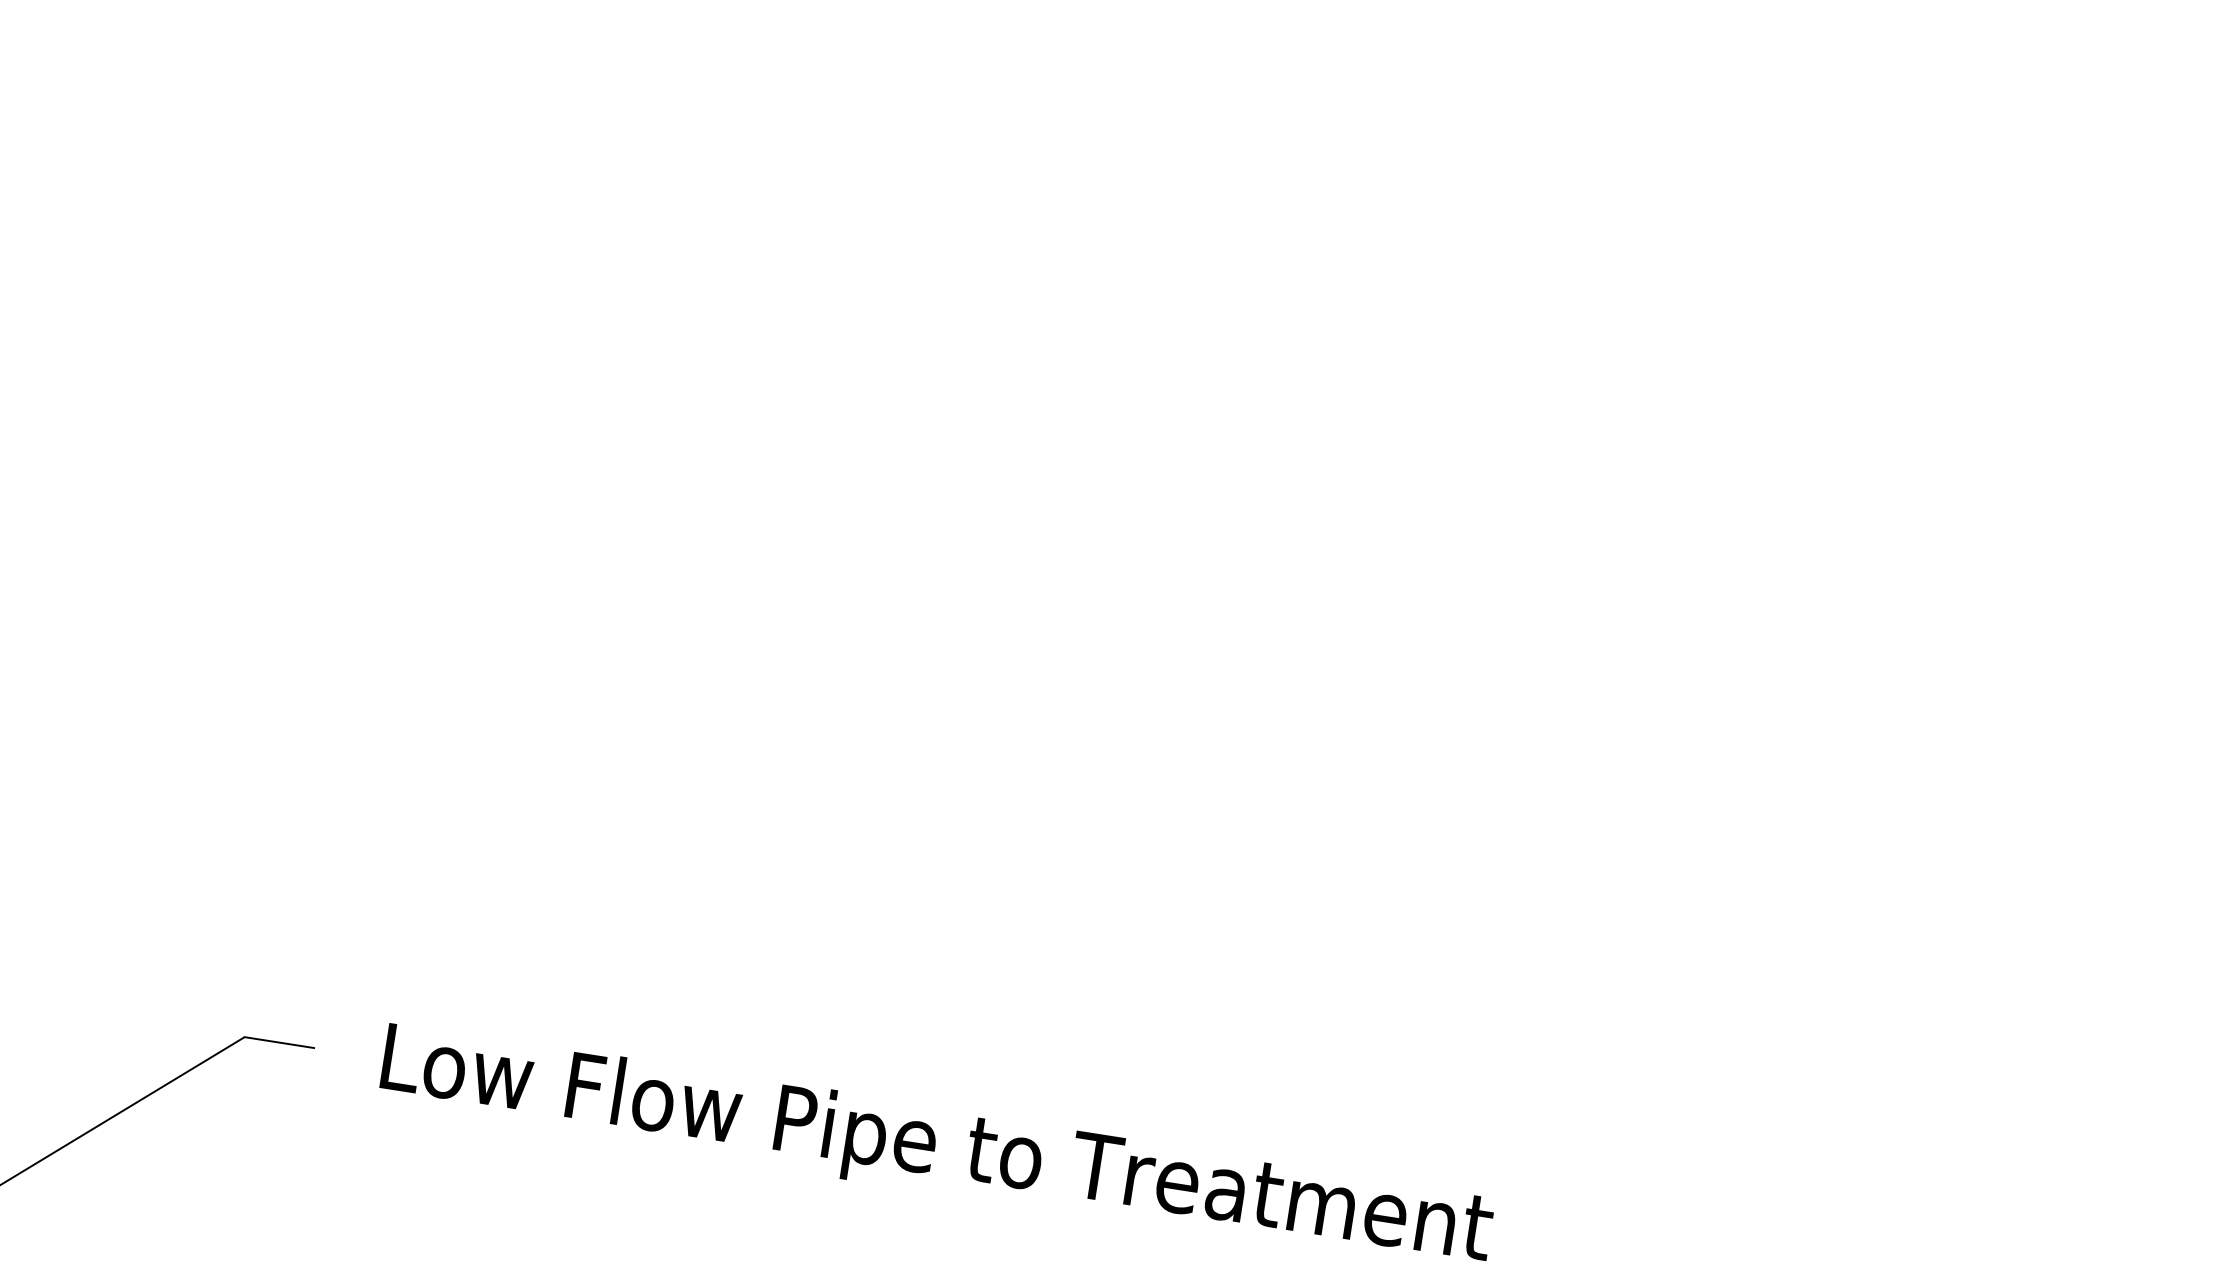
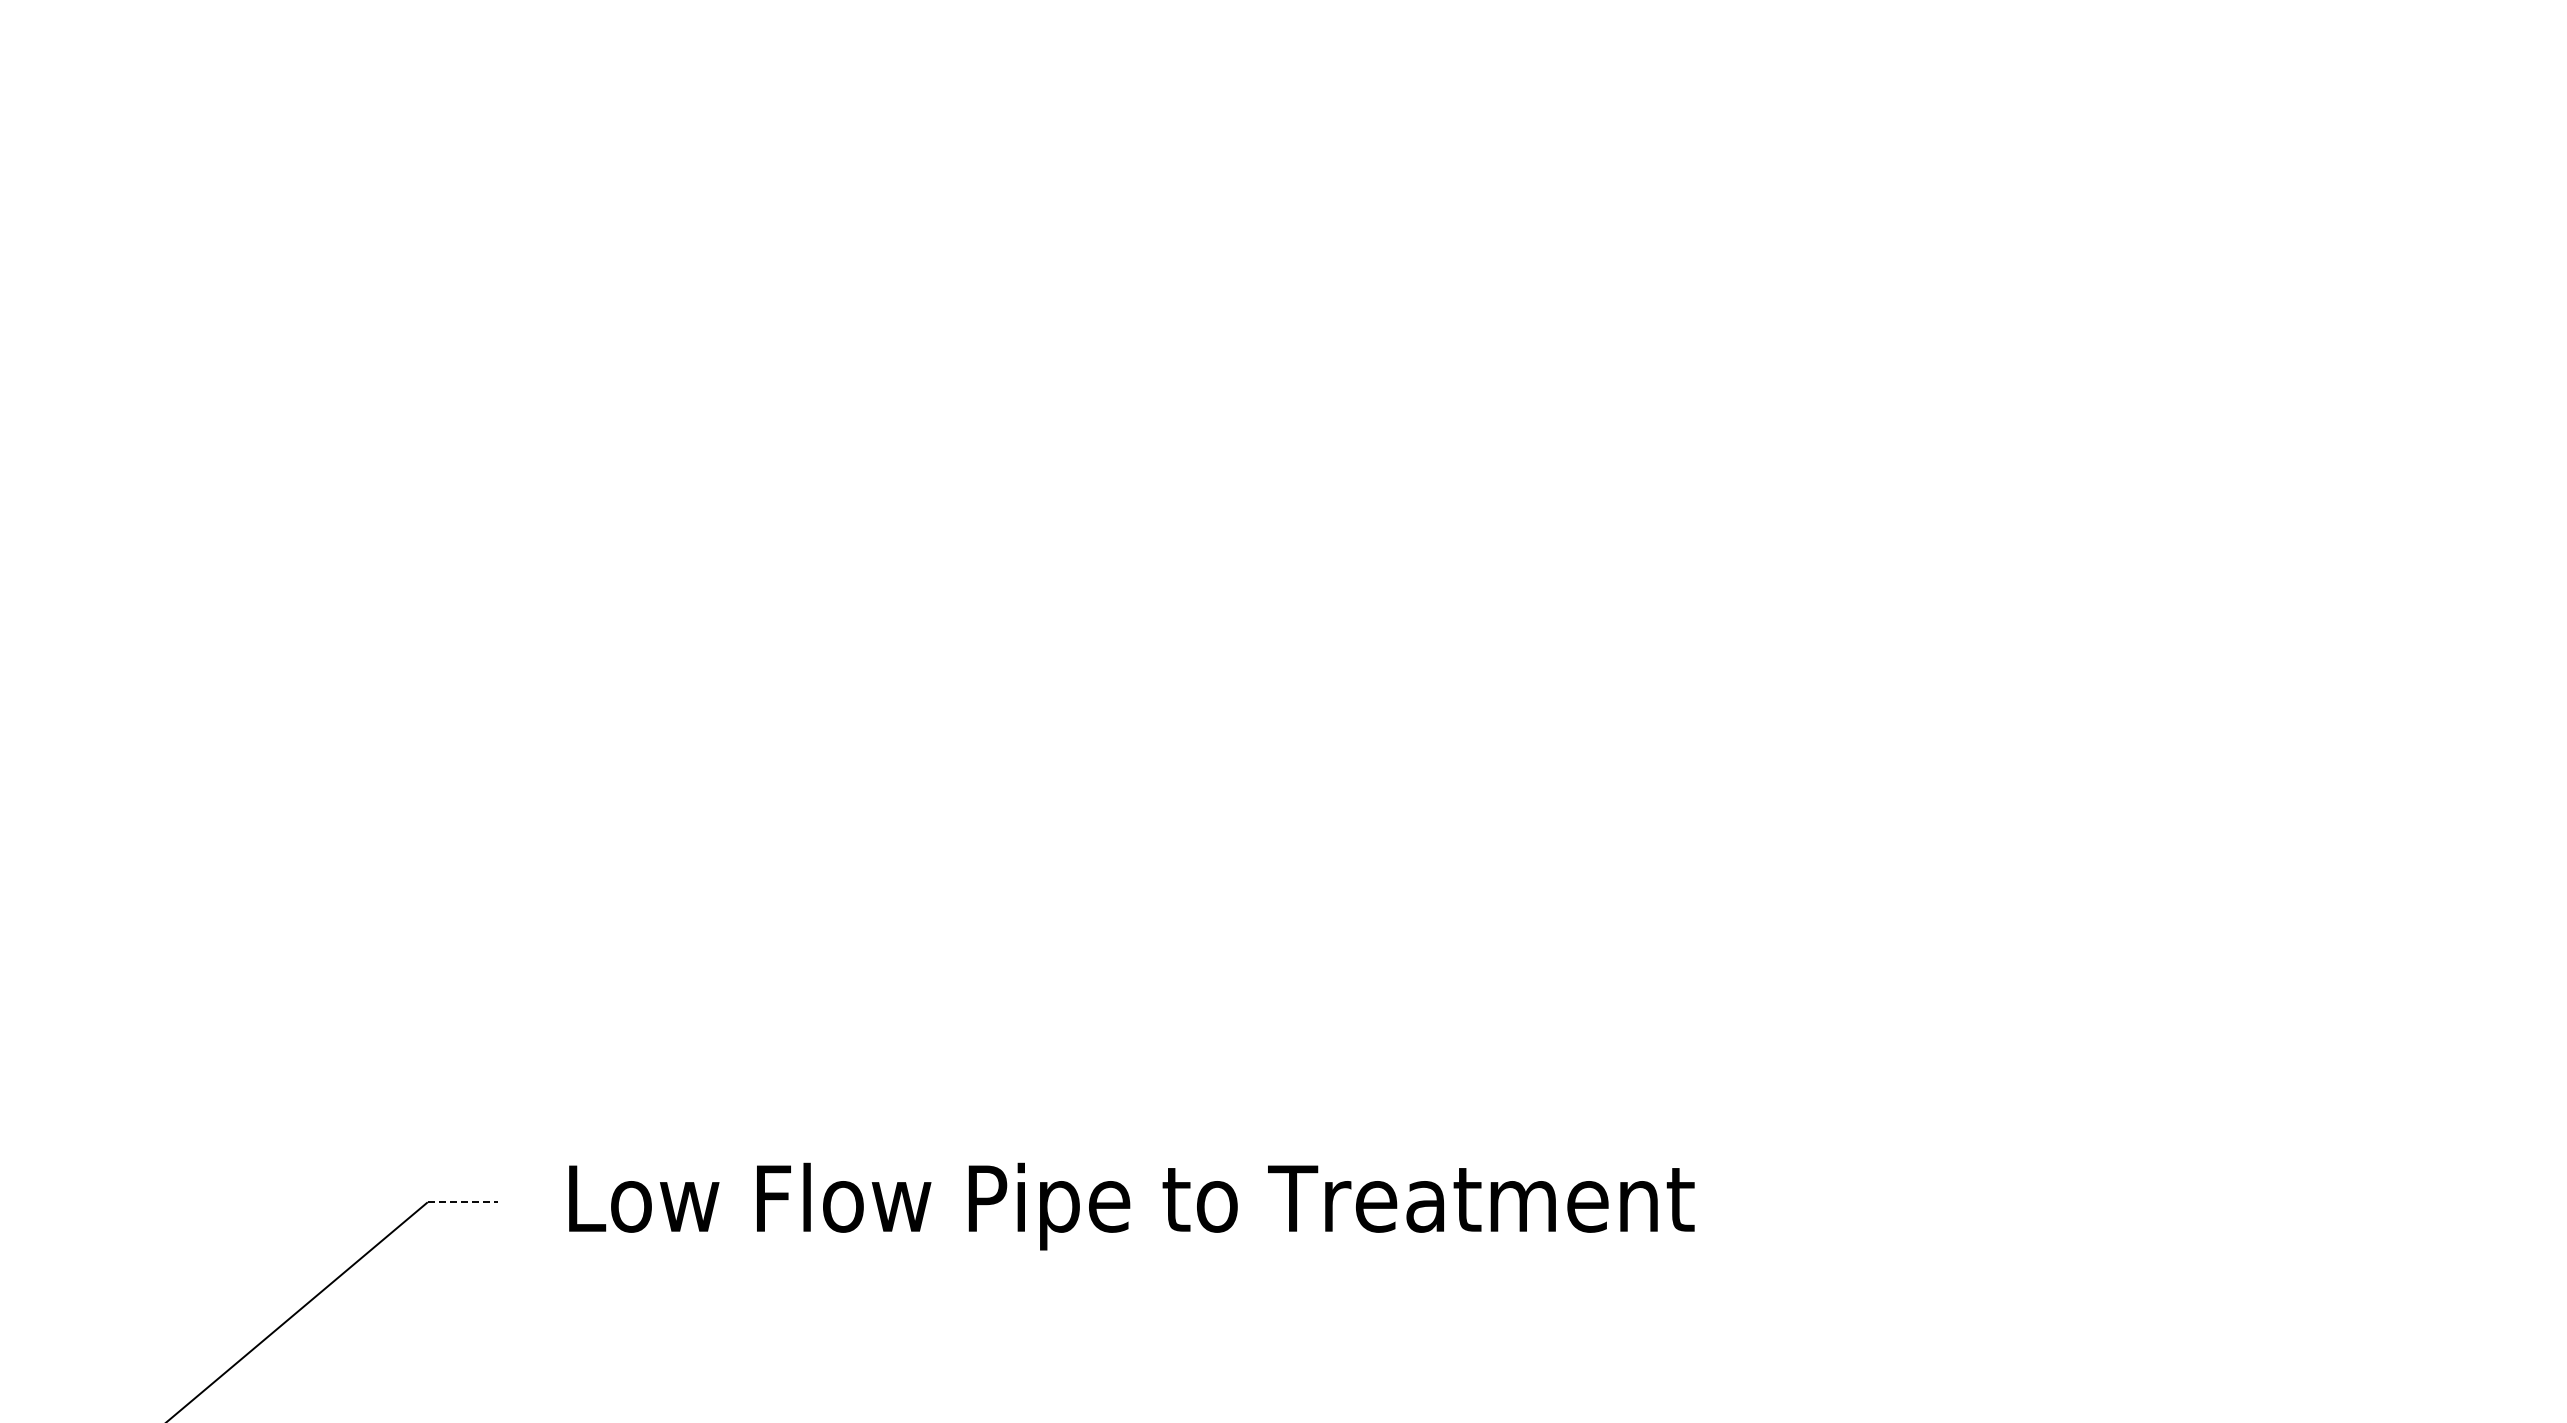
line: (279, 1042) -> (463, 1202), solid -> dashed

